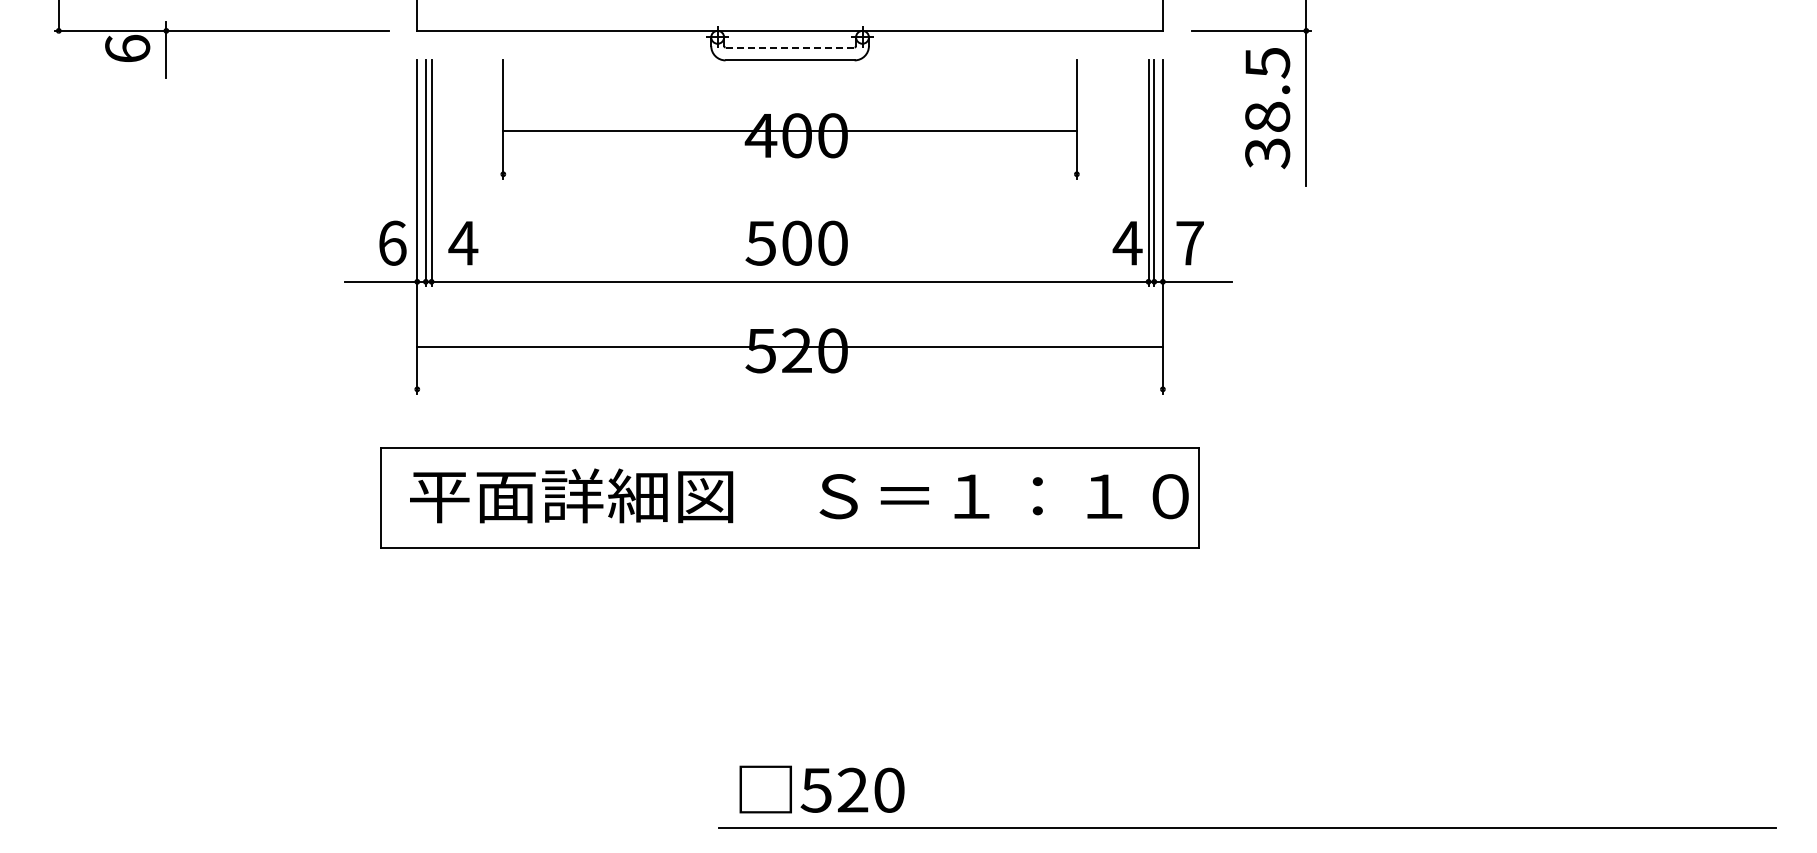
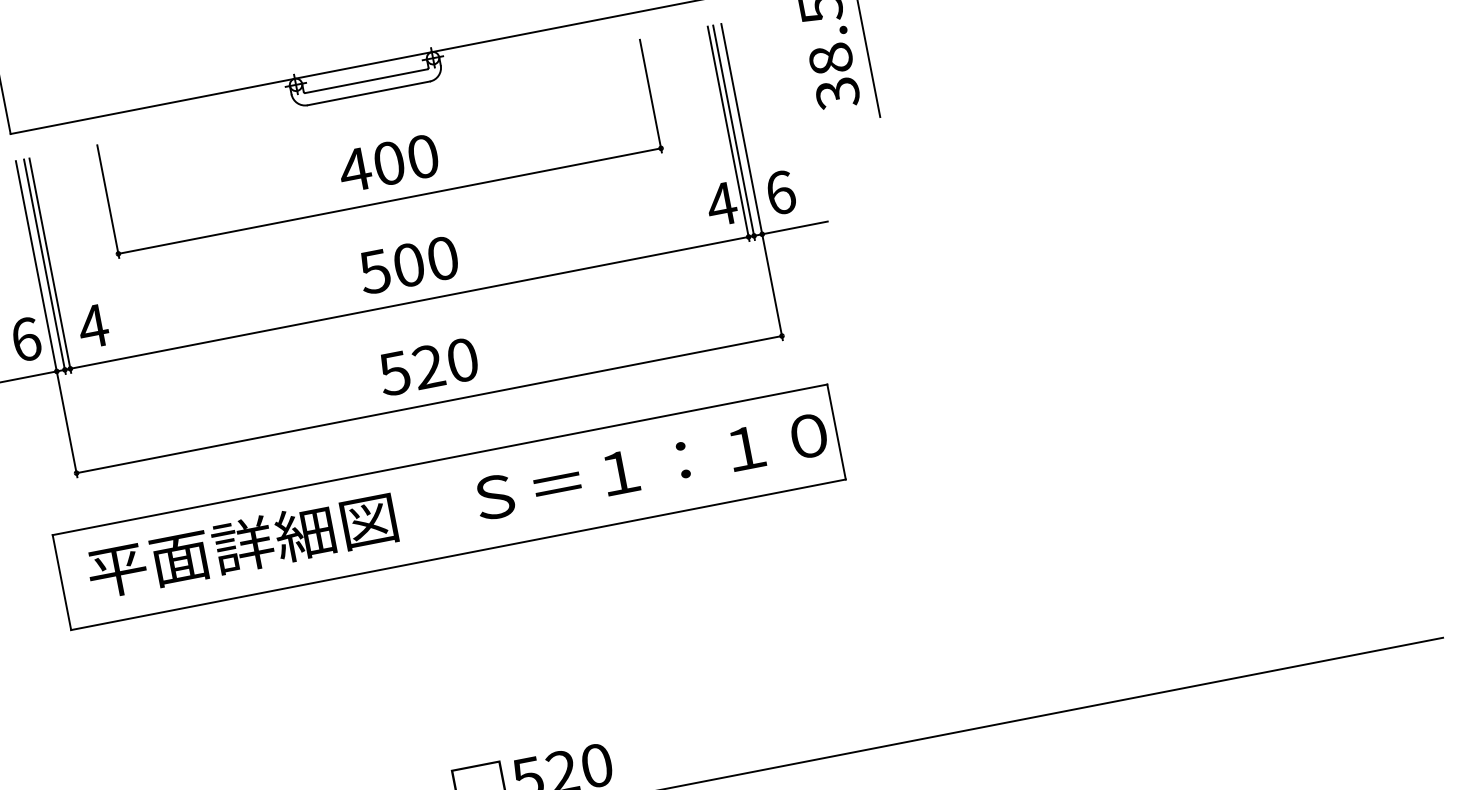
line: (790, 47) -> (366, 81), dashed -> solid
line: (789, 131) -> (389, 201), moved
text: (1190, 242) -> (781, 192), 7 -> 6
line: (789, 347) -> (428, 404), moved

